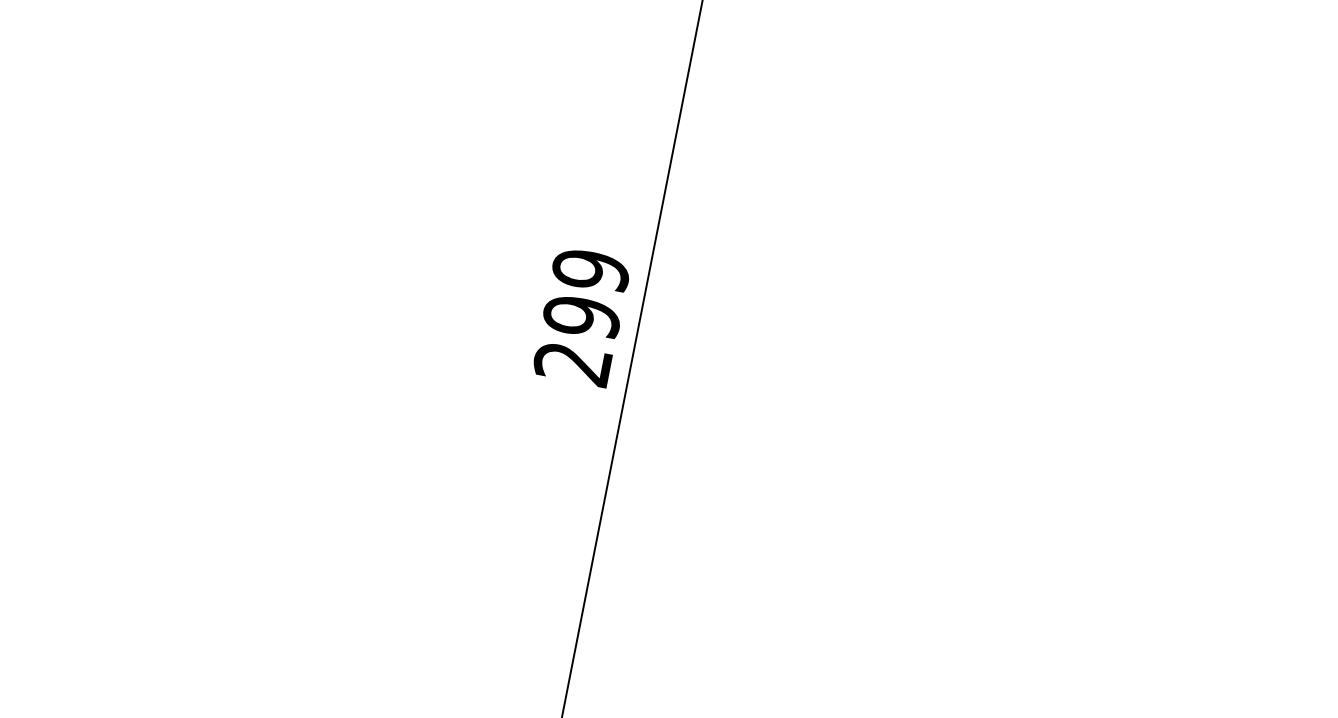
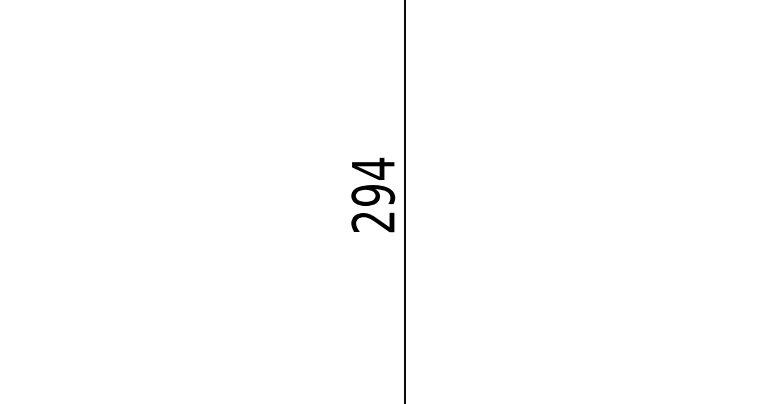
text: (591, 270) -> (373, 168), 299 -> 294

